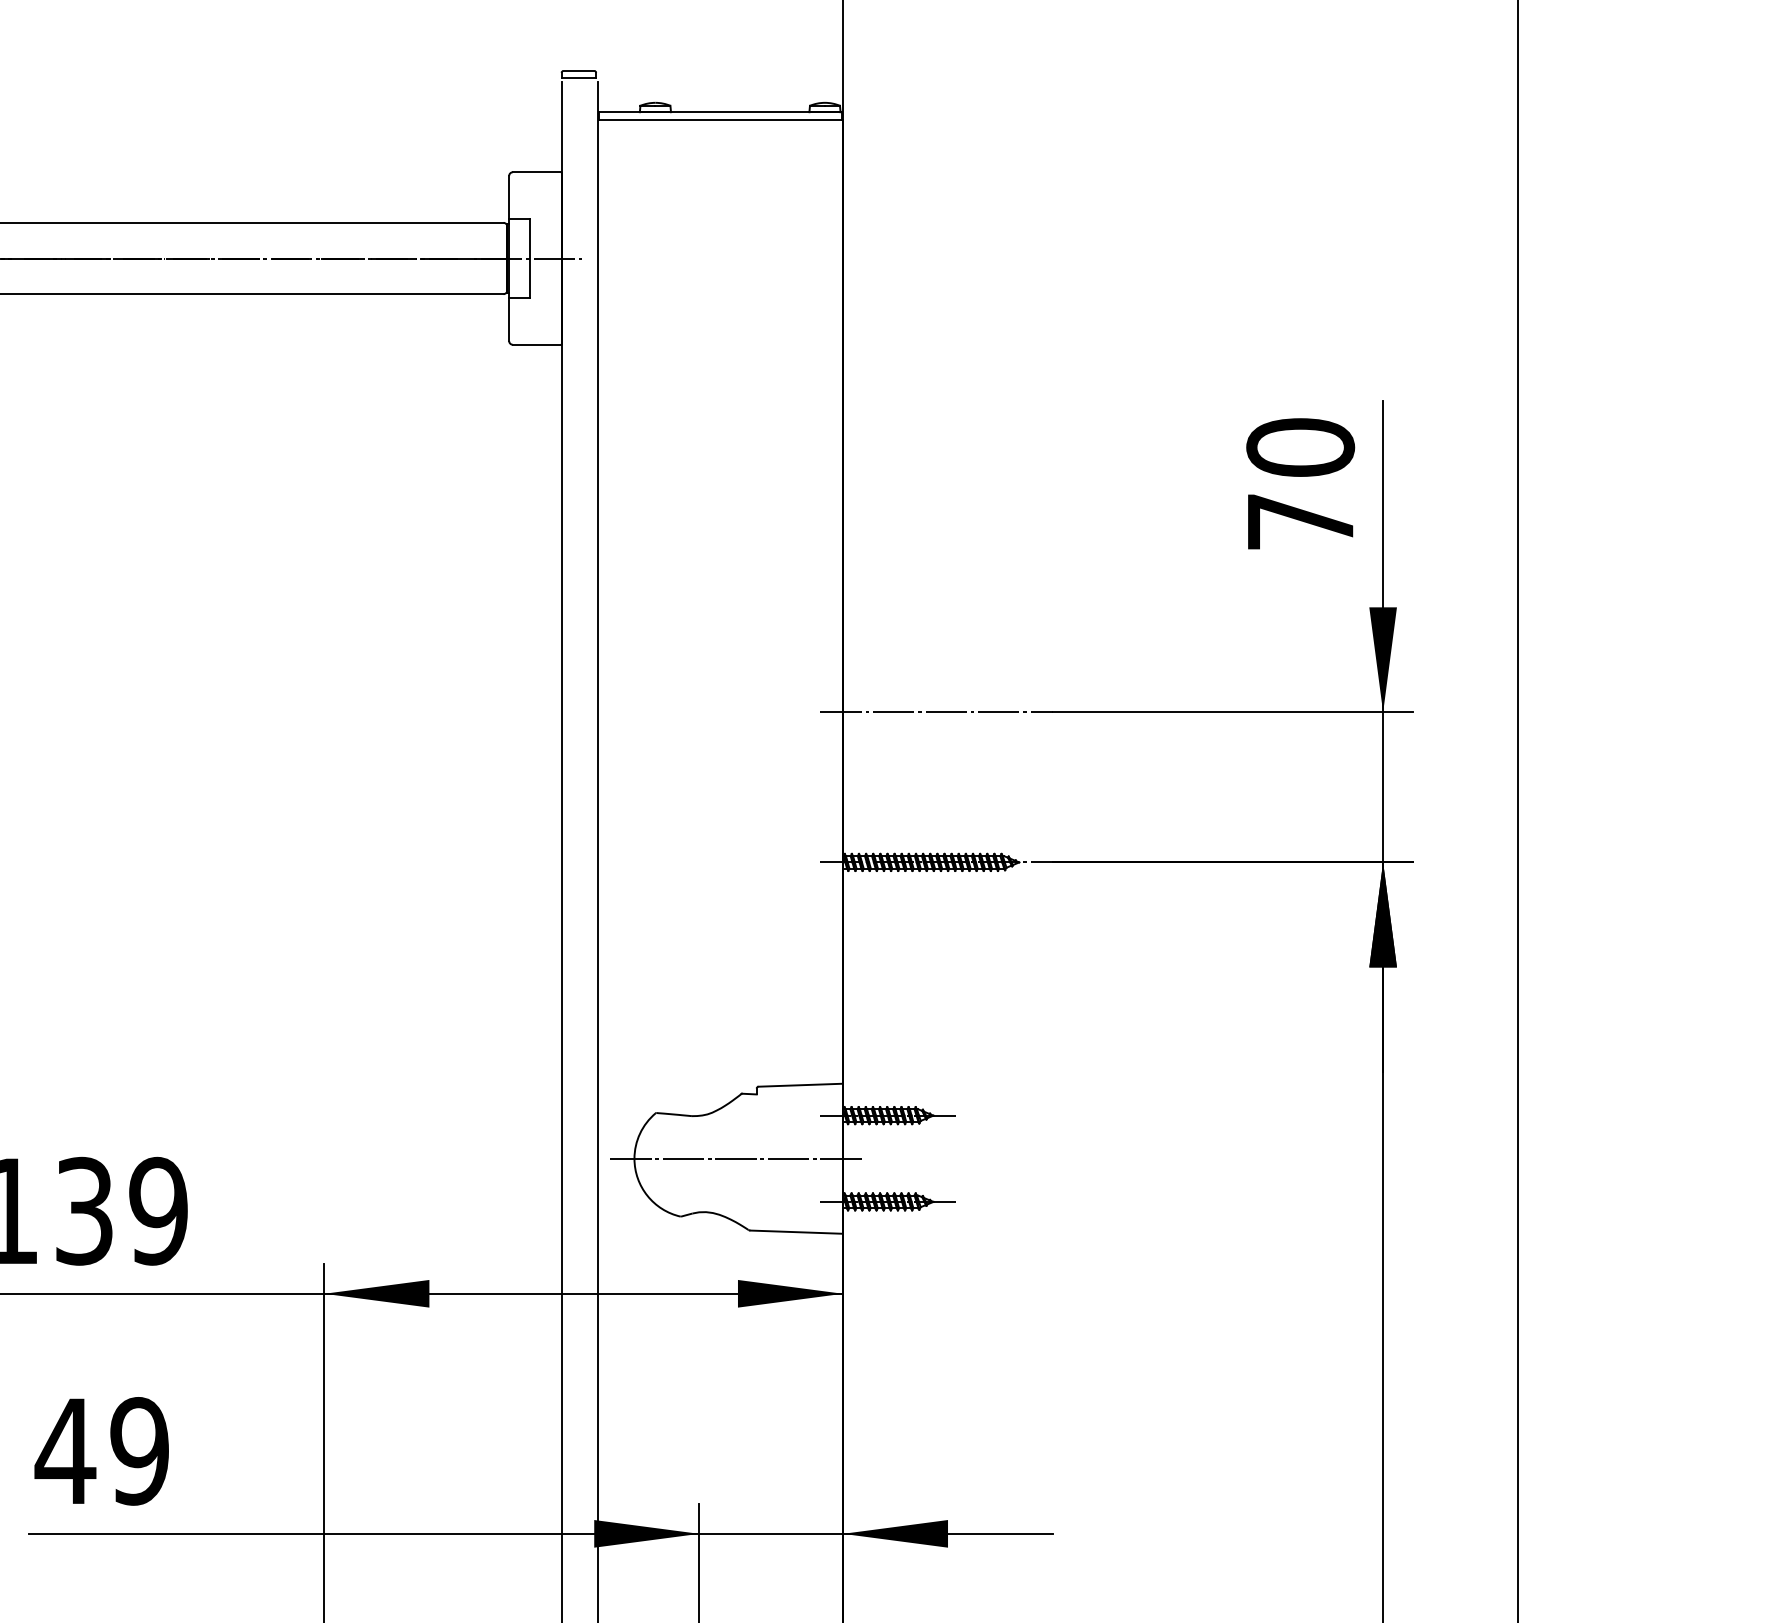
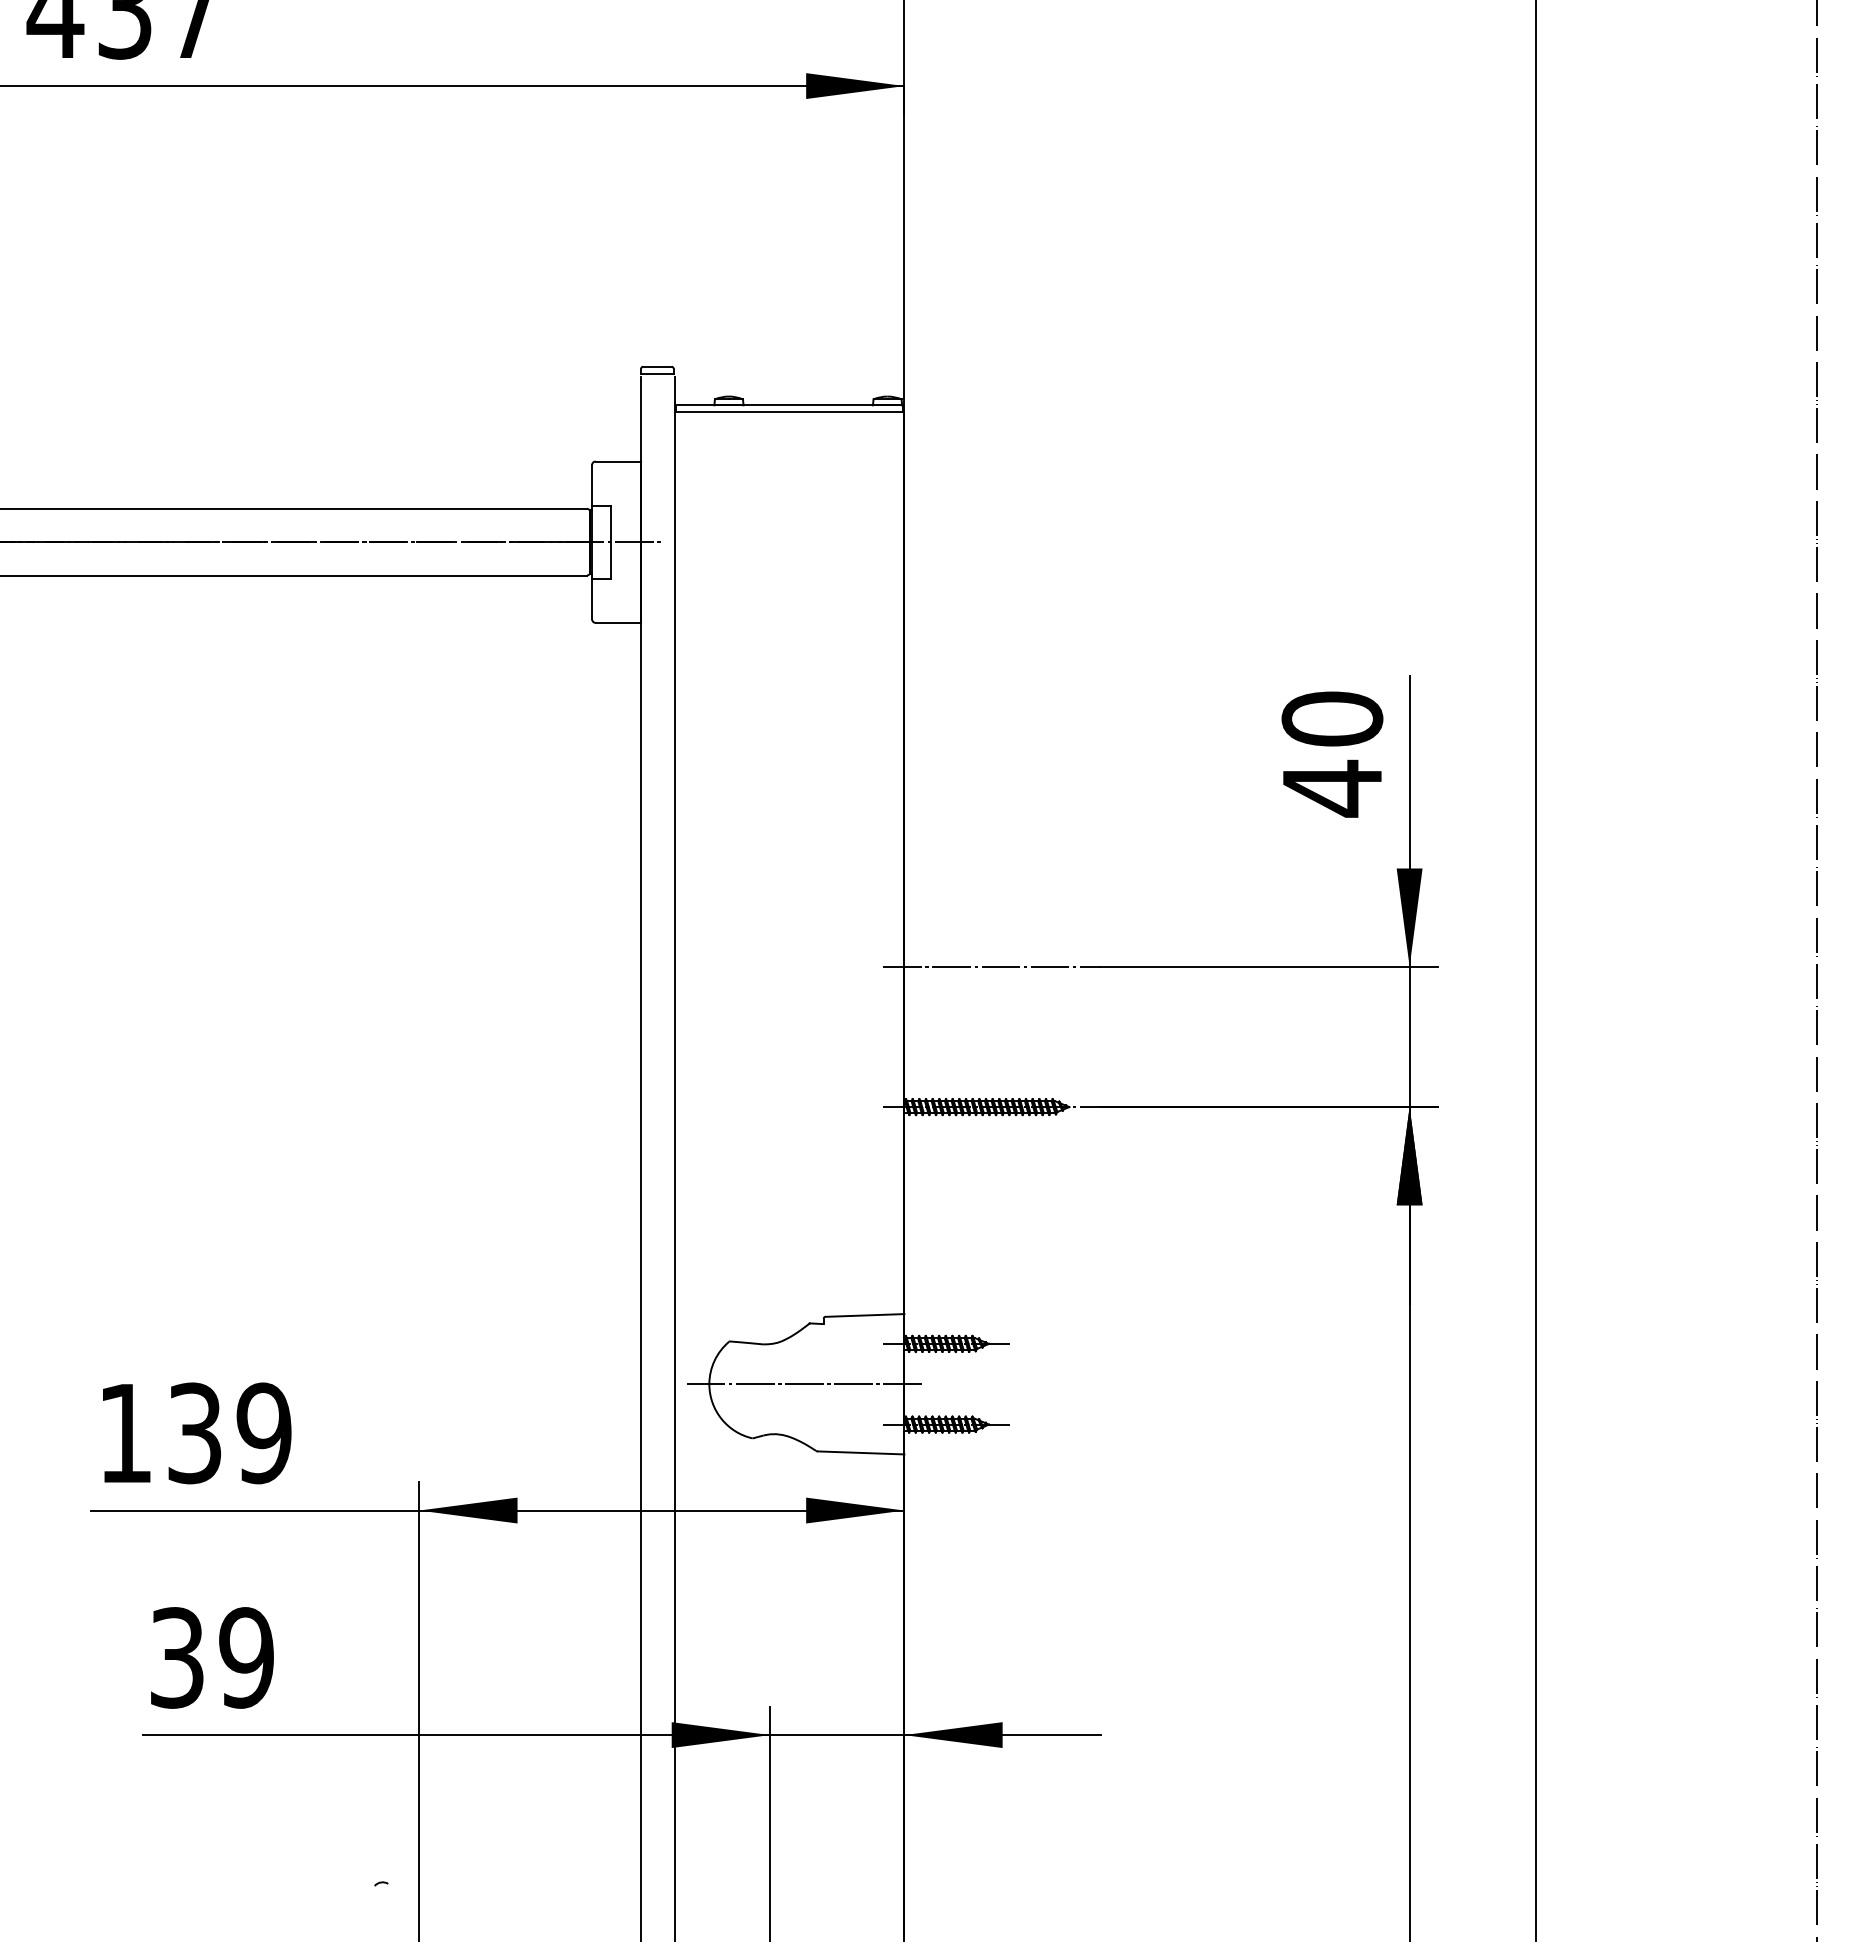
text: (1300, 521) -> (1332, 788), 70 -> 40
text: (65, 1450) -> (177, 1657), 49 -> 39

